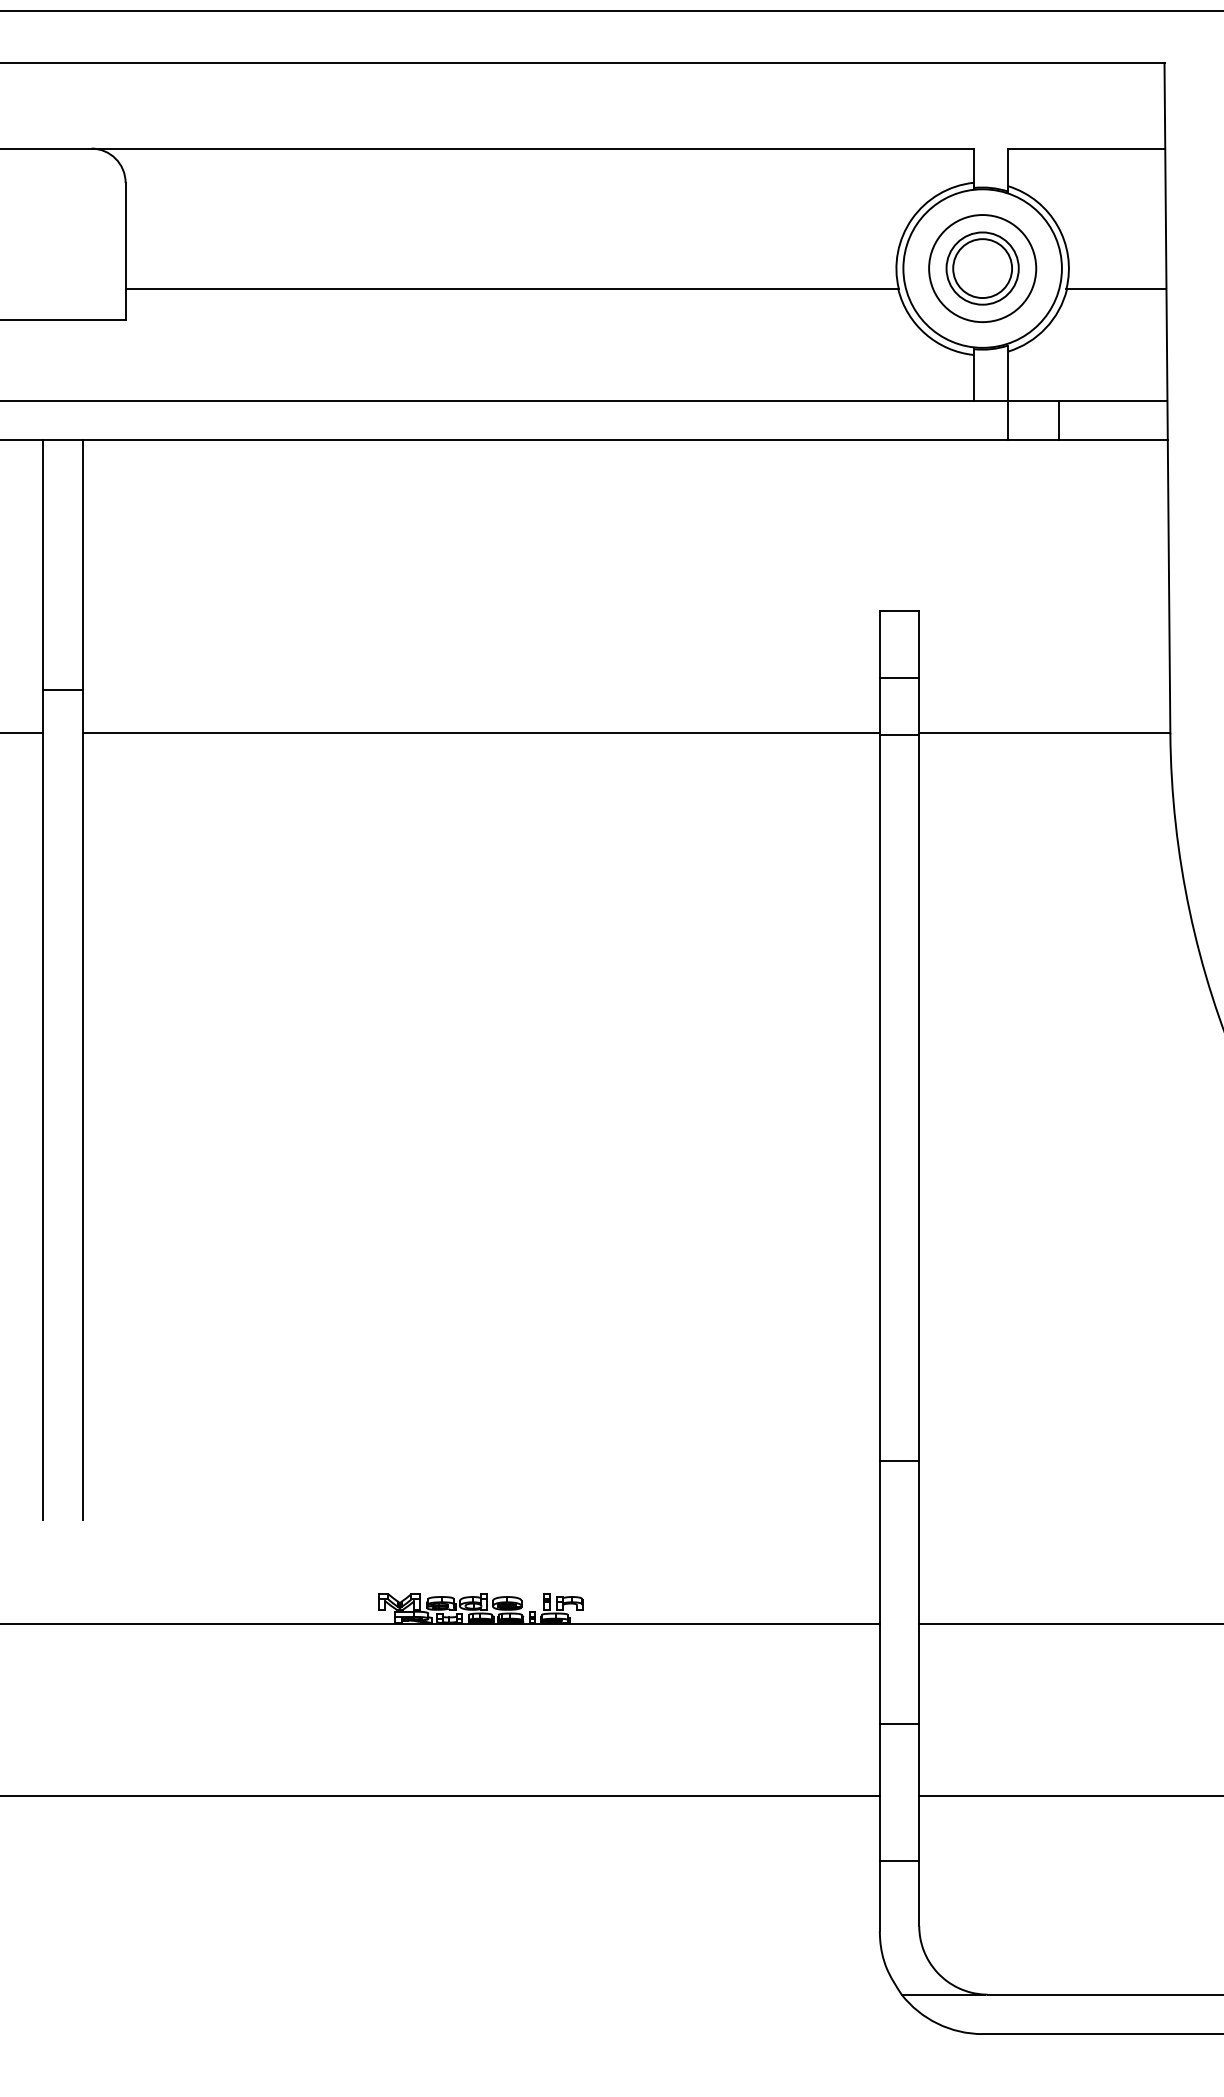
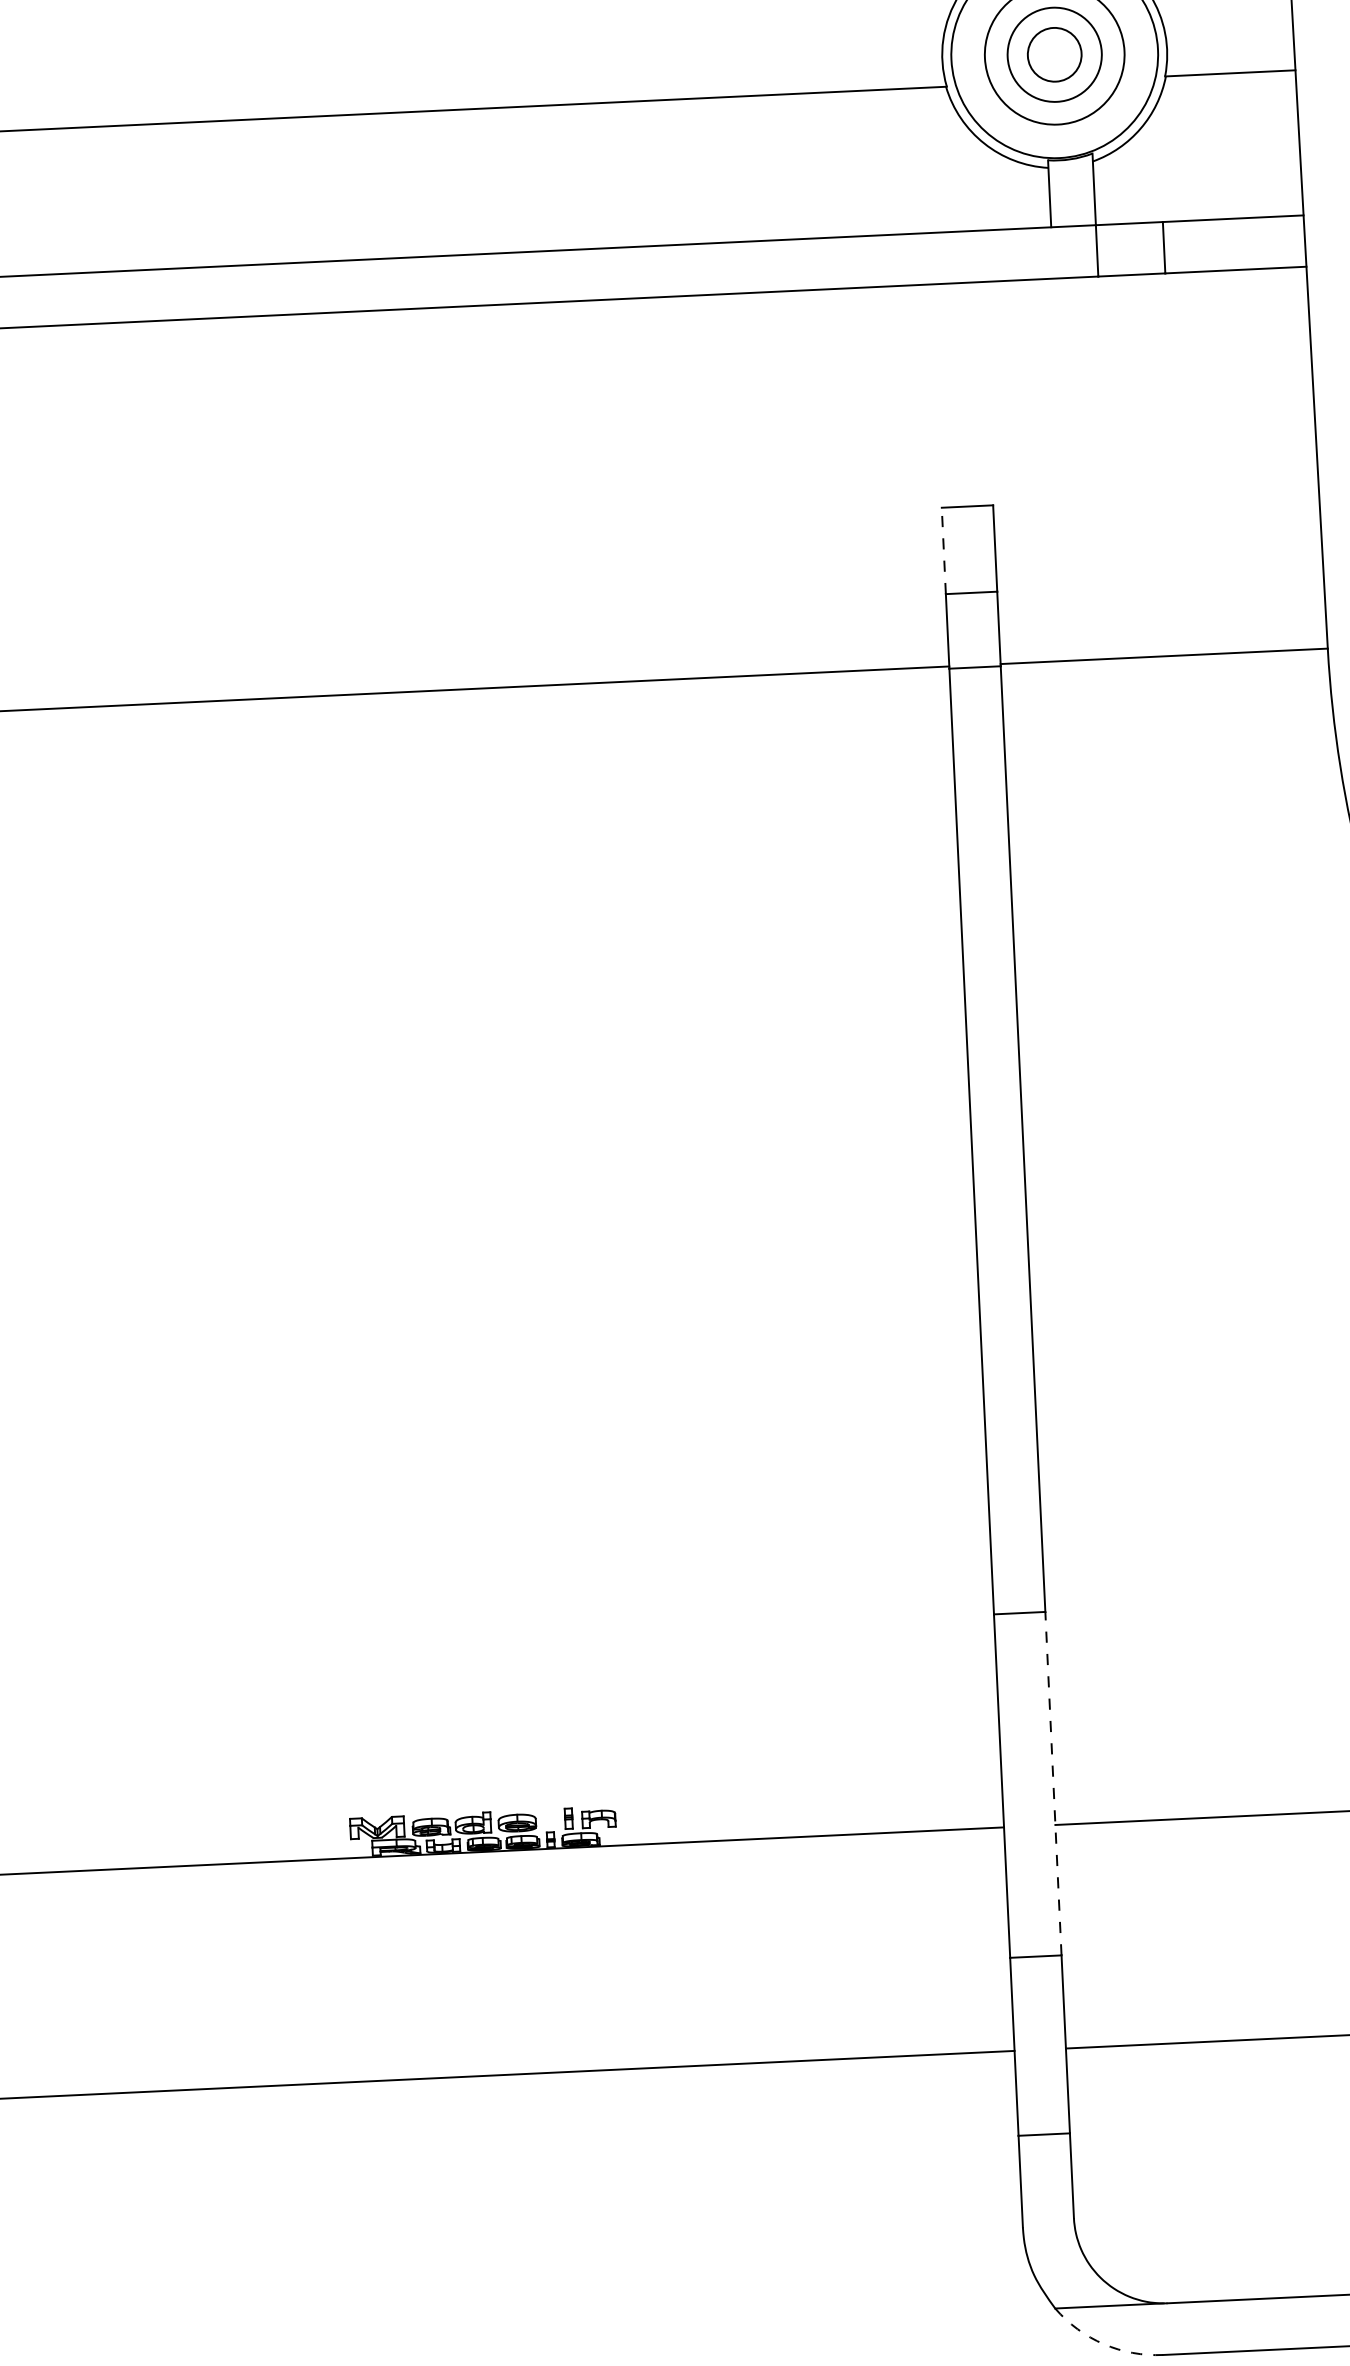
circle: (982, 268) -> (1054, 54), size x0.7
line: (879, 644) -> (943, 550), solid -> dashed
line: (919, 1592) -> (1053, 1783), solid -> dashed
arc: (937, 2023) -> (1103, 2343), solid -> dashed

